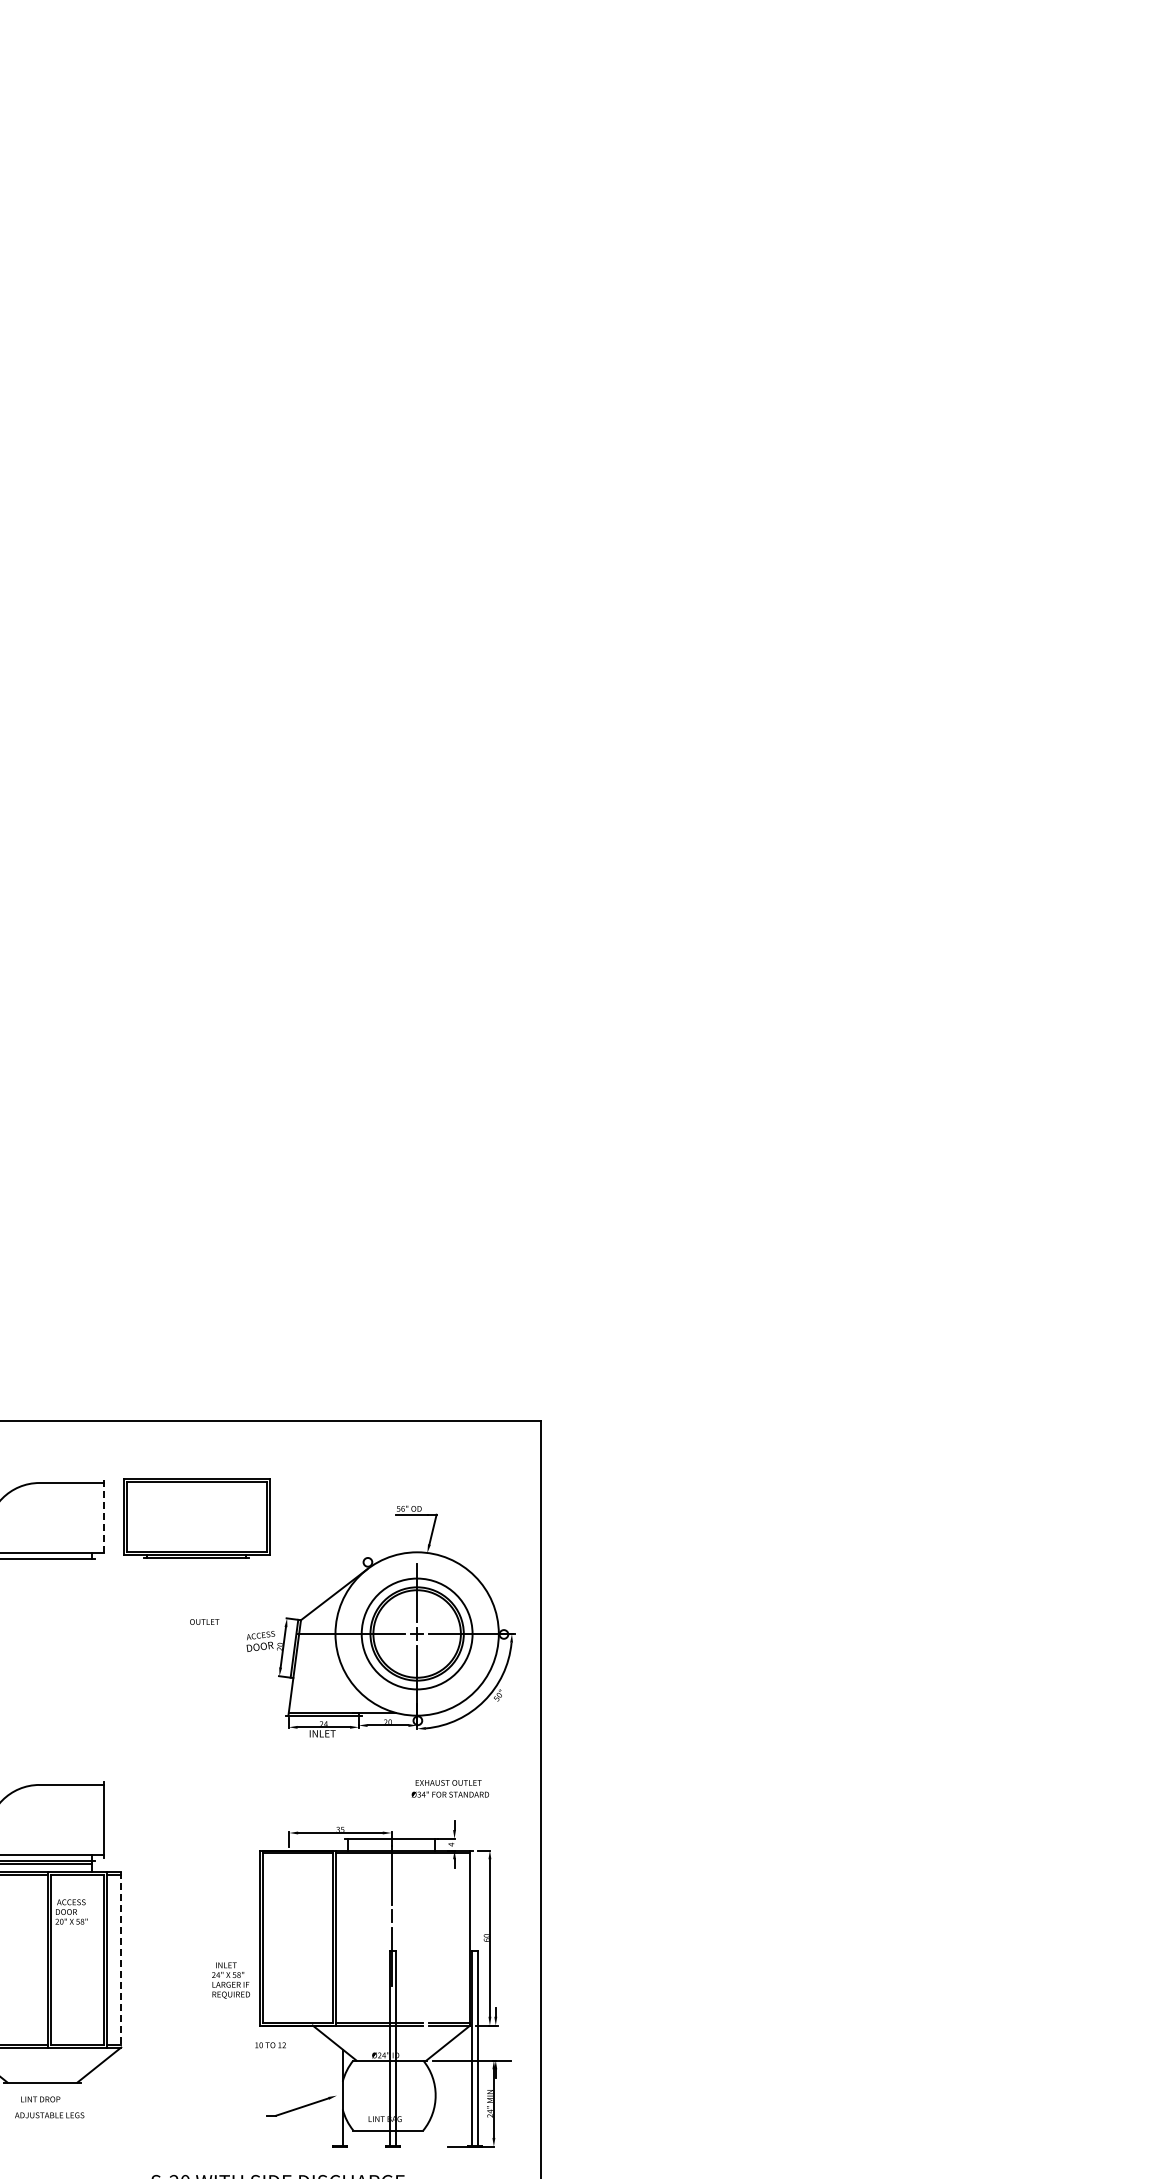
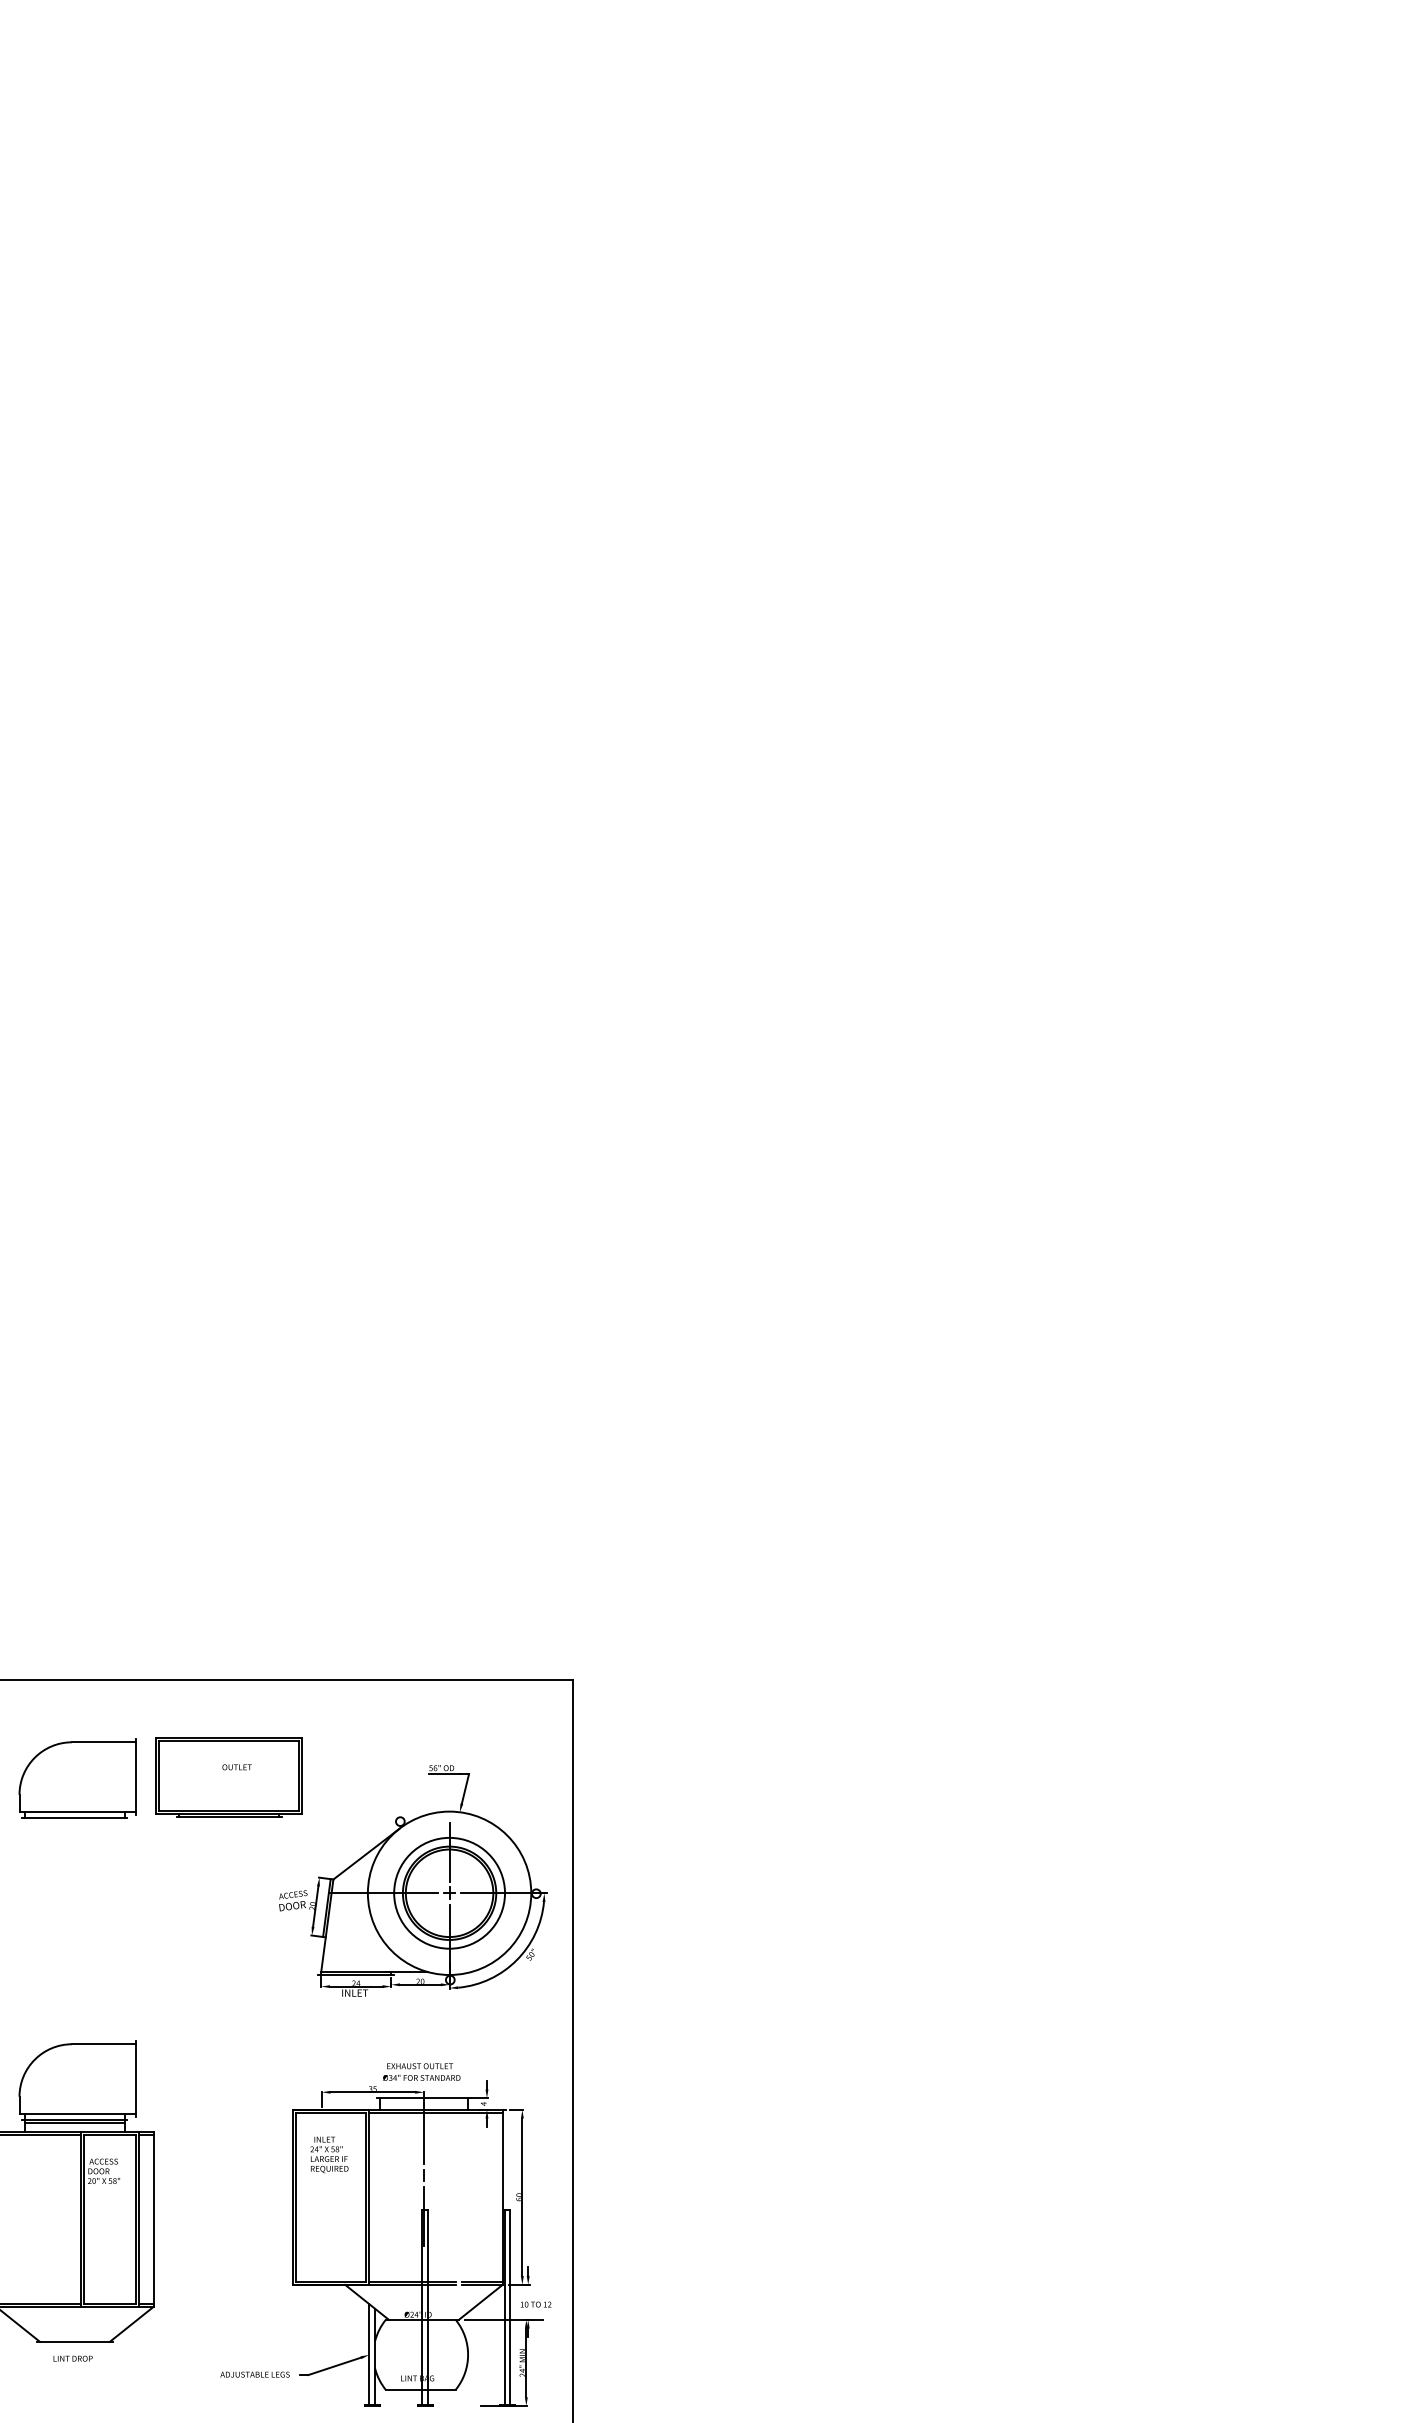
line: (104, 1518) -> (136, 1777), dashed -> solid
text: (204, 1622) -> (236, 1767), moved
text: (450, 1788) -> (421, 2071), moved
line: (121, 1960) -> (153, 2219), dashed -> solid
text: (231, 1980) -> (329, 2154), moved
text: (270, 2045) -> (535, 2304), moved
line: (337, 2095) -> (369, 2354), added
text: (49, 2115) -> (254, 2374), moved

